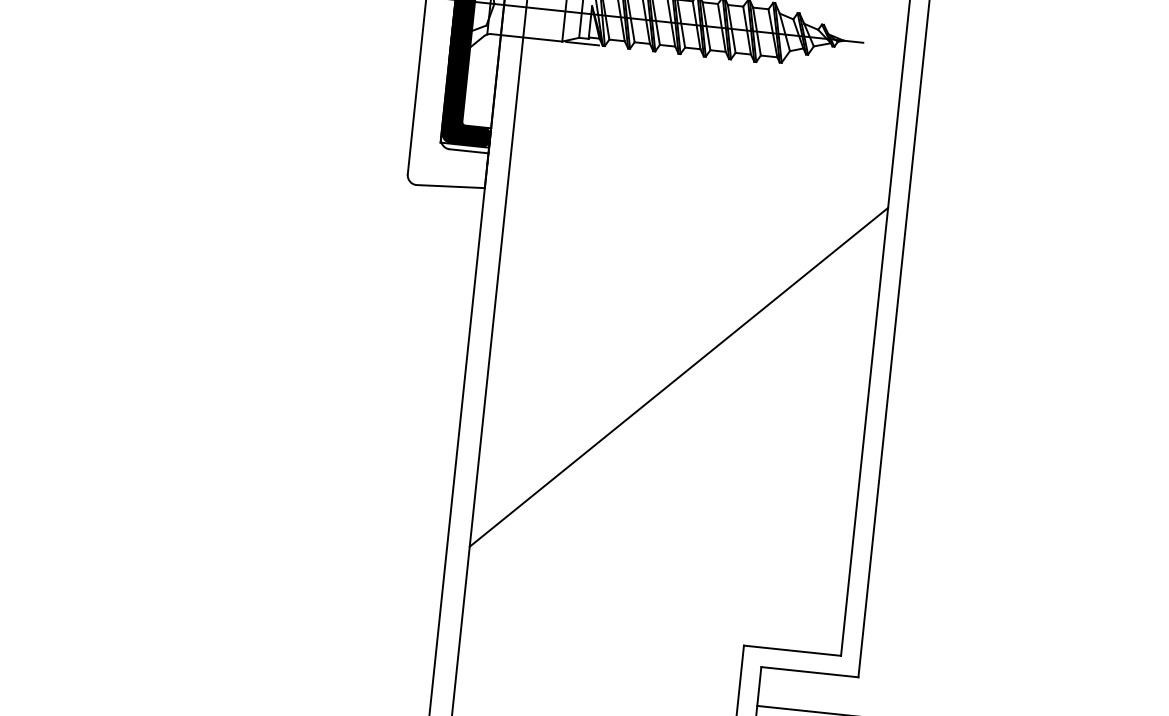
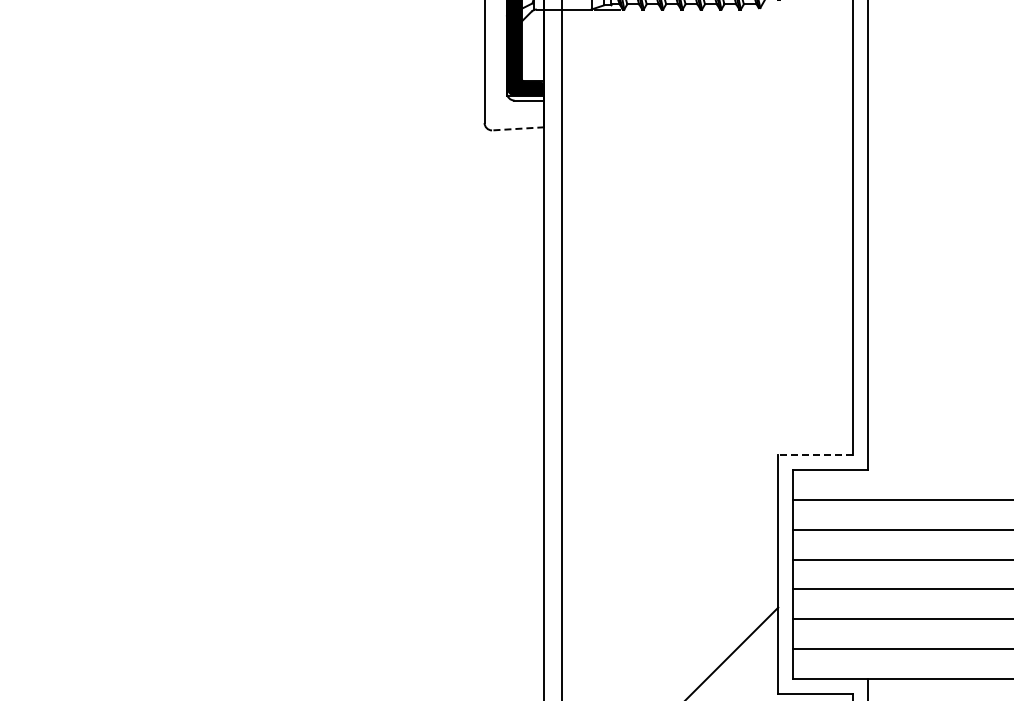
line: (449, 186) -> (517, 128), solid -> dashed
line: (677, 376) -> (706, 255), removed
line: (792, 650) -> (815, 454), solid -> dashed

